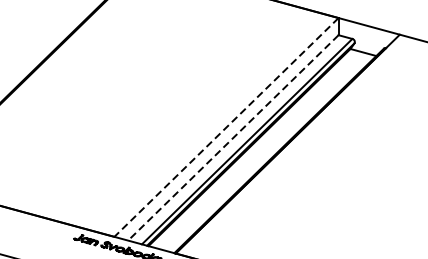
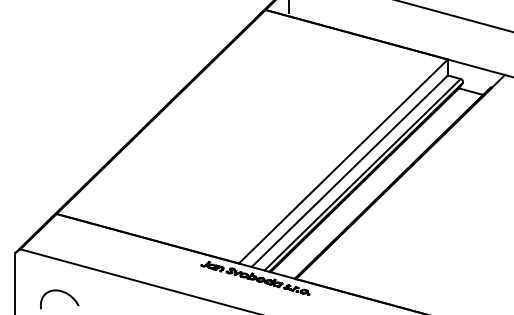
line: (225, 127) -> (342, 161), dashed -> solid
line: (233, 138) -> (349, 171), dashed -> solid

